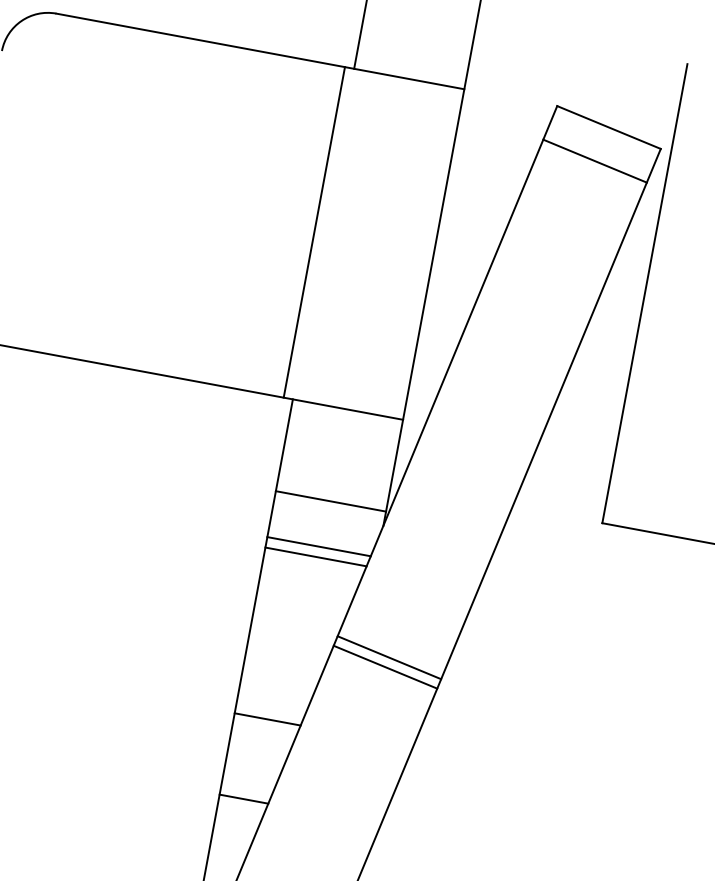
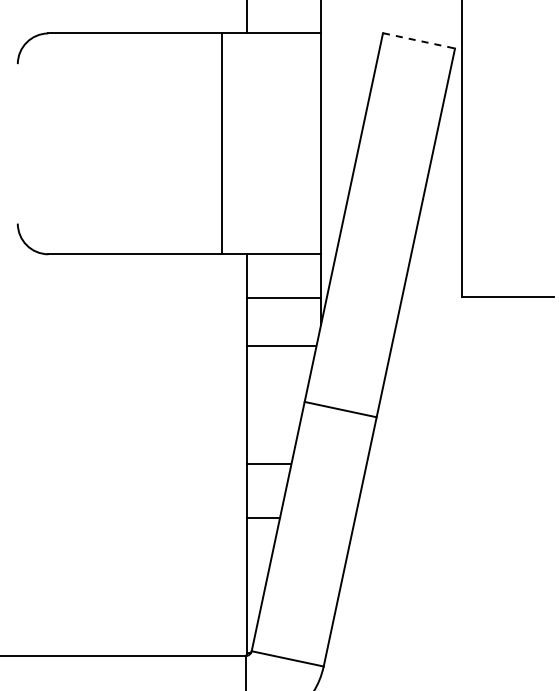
line: (609, 127) -> (419, 40), solid -> dashed
line: (595, 160) -> (414, 63), removed
line: (314, 231) -> (222, 143), moved
line: (331, 501) -> (284, 297), moved
line: (316, 557) -> (281, 353), removed
line: (386, 666) -> (339, 415), removed

